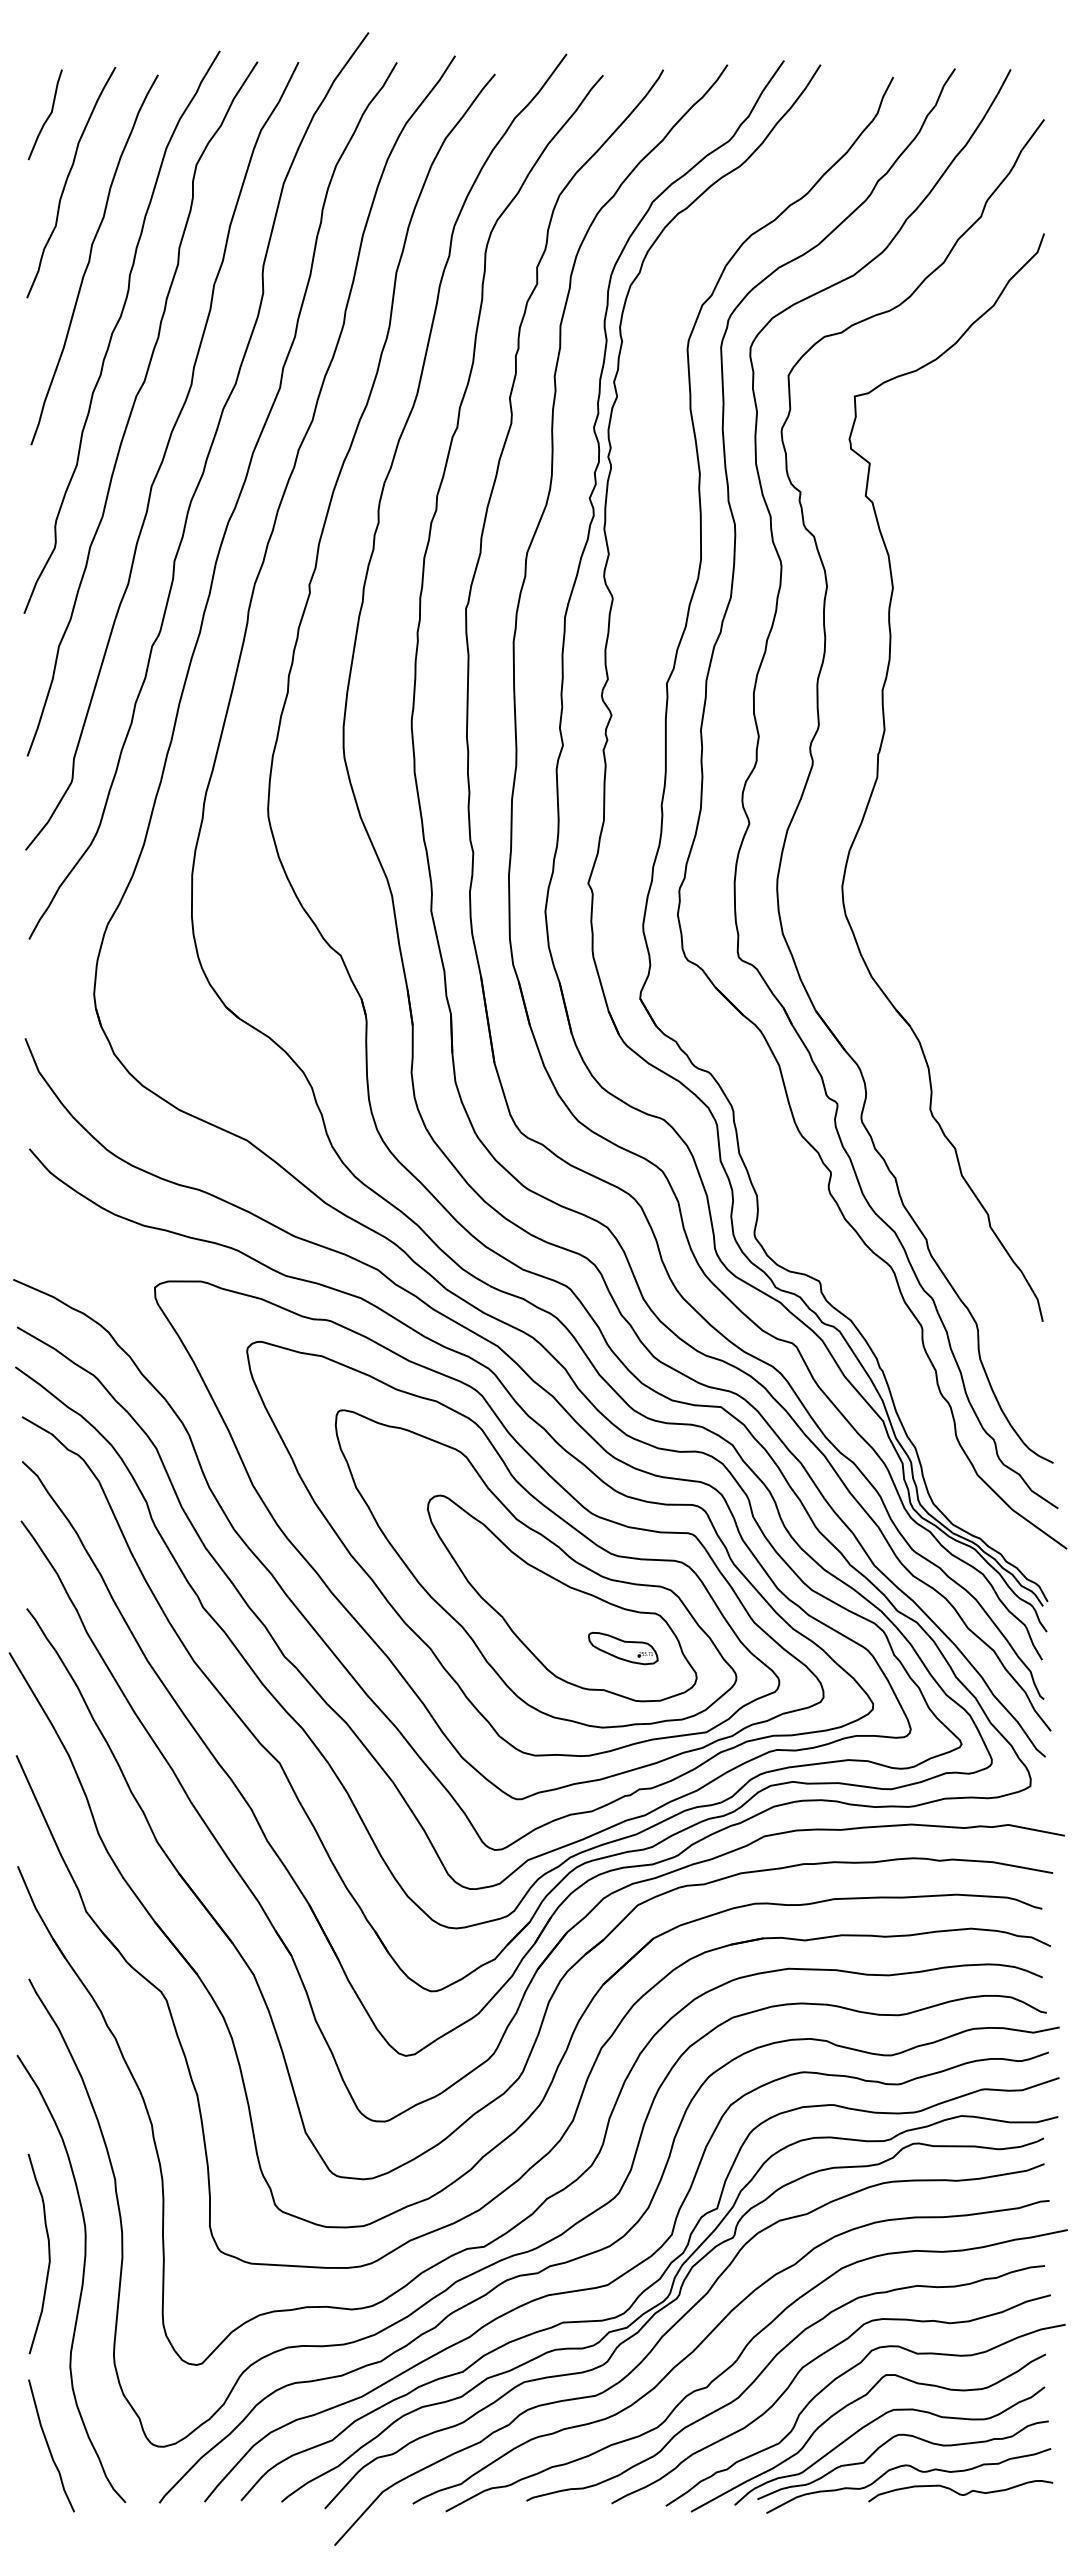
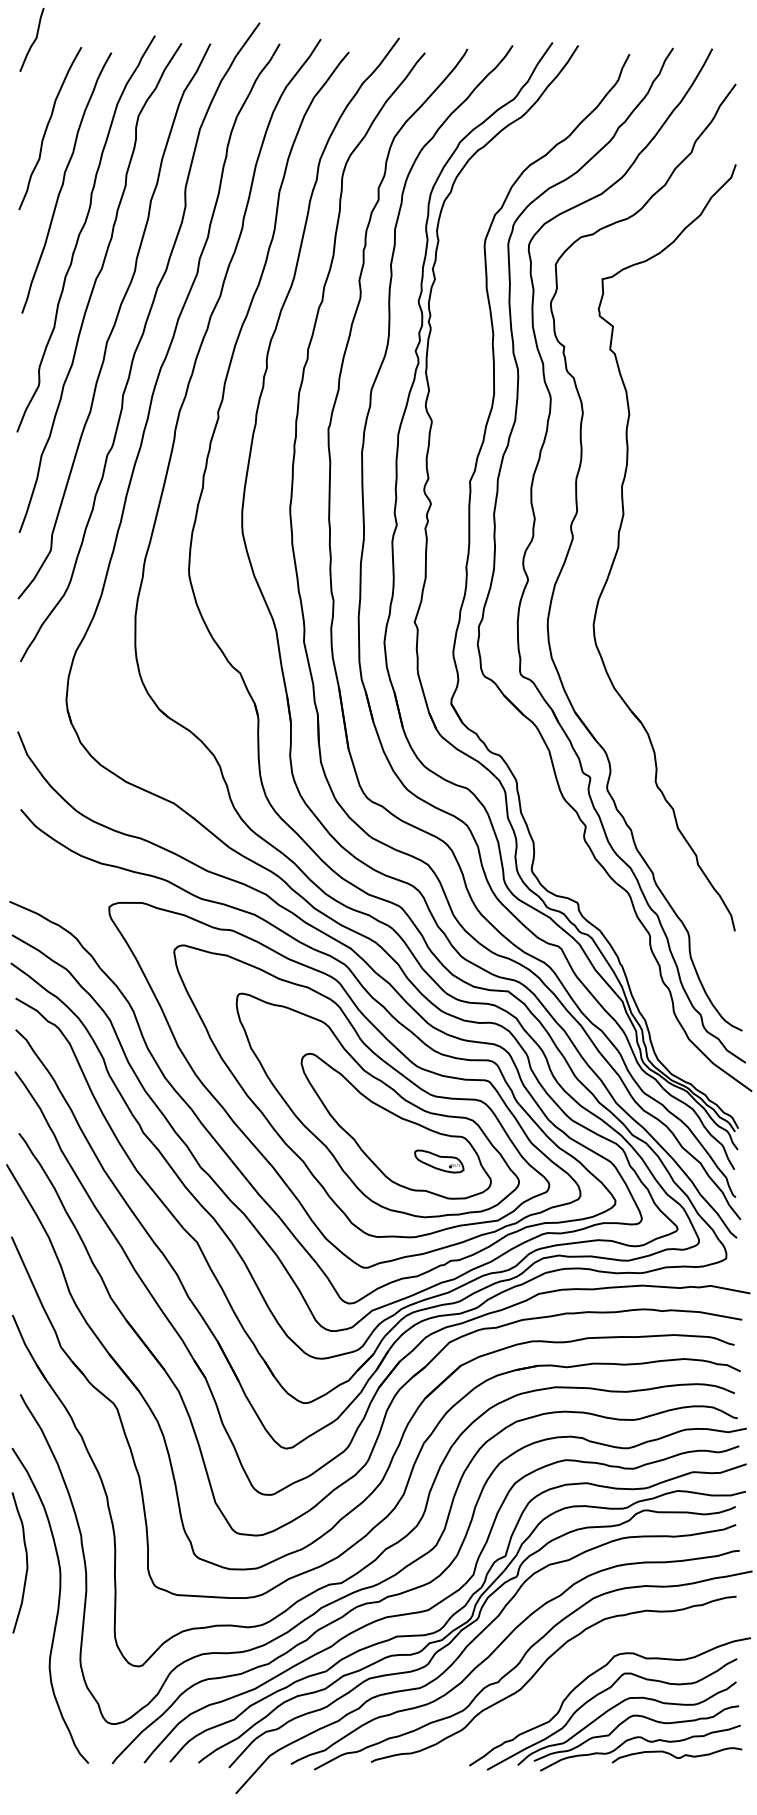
curve: (48, 115) -> (34, 40), moved
curve: (48, 2254) -> (26, 1563), moved
curve: (796, 2377) -> (561, 1675), removed
curve: (49, 2446) -> (34, 1723), removed

